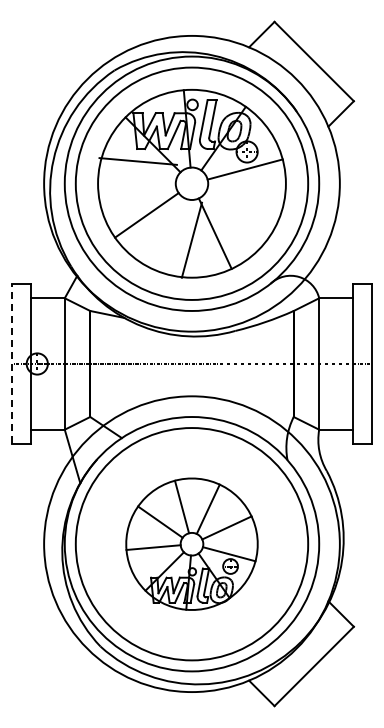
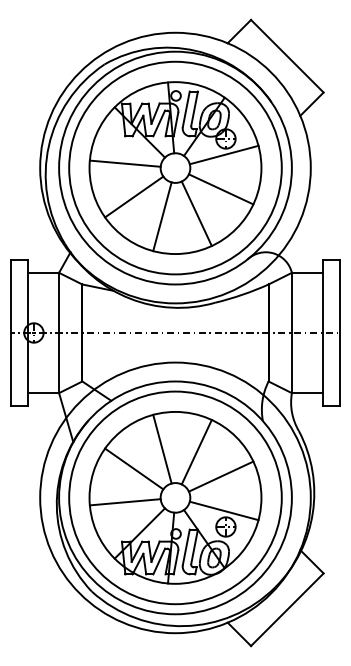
line: (137, 161) -> (124, 163), moved
line: (241, 207) -> (220, 189), added
line: (192, 239) -> (162, 216), moved
line: (11, 363) -> (10, 332), dashed -> solid
part: (192, 543) -> (175, 497), size x1.43

